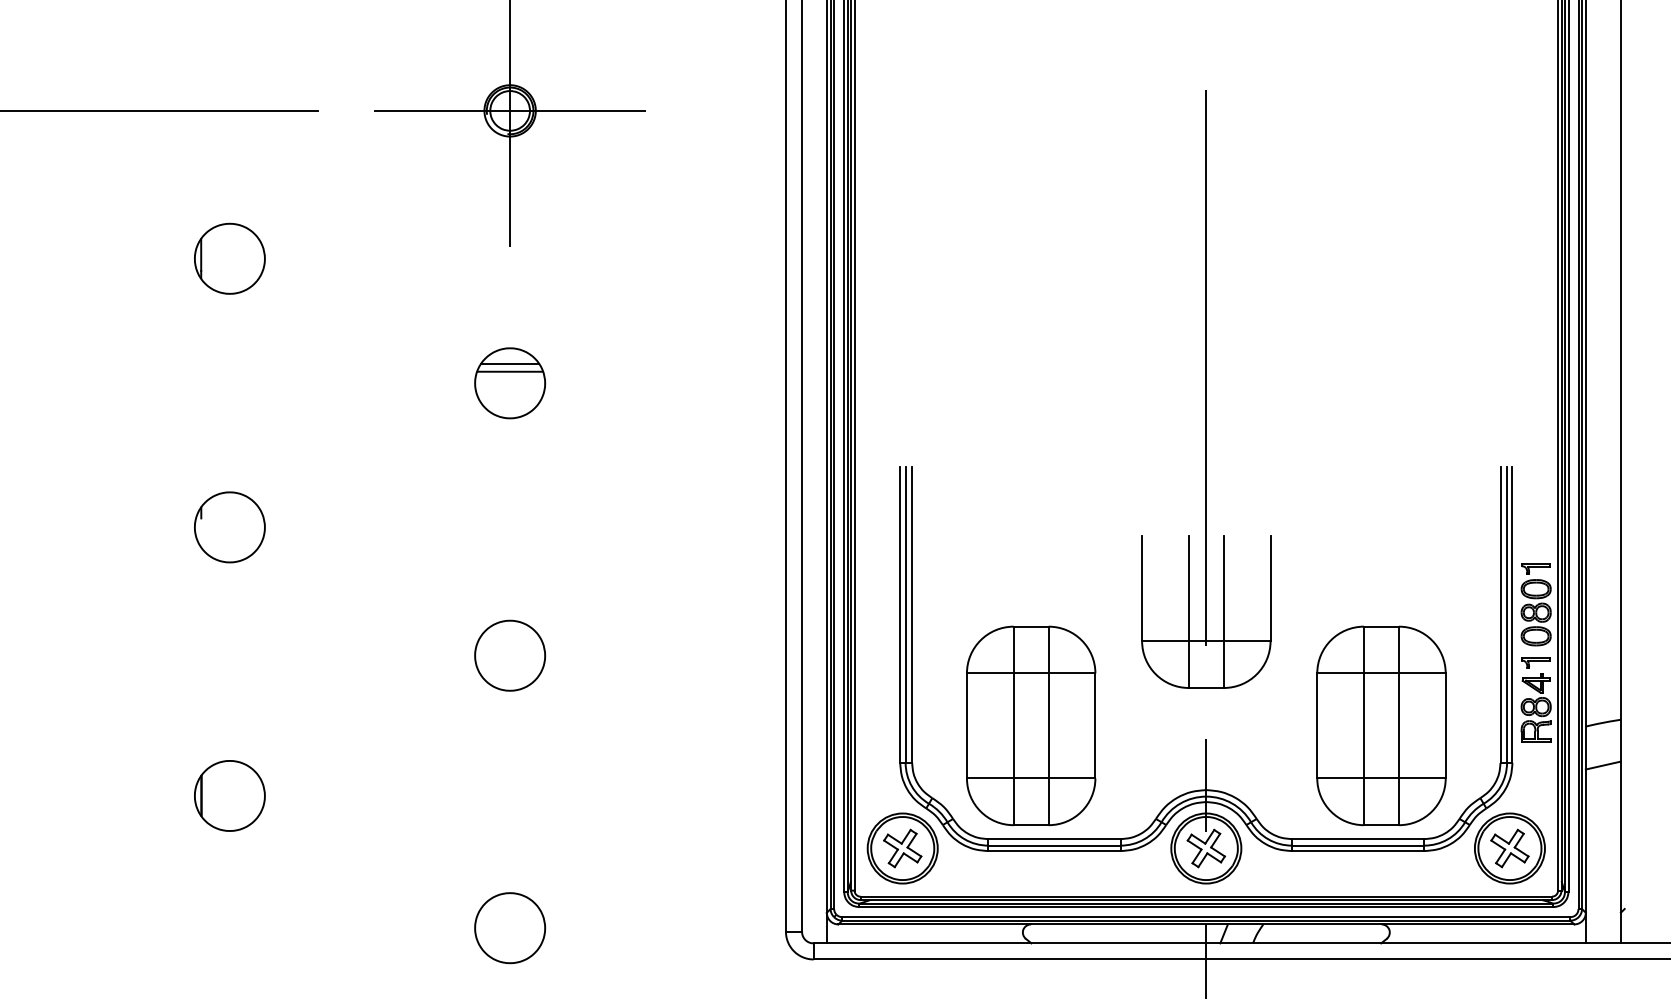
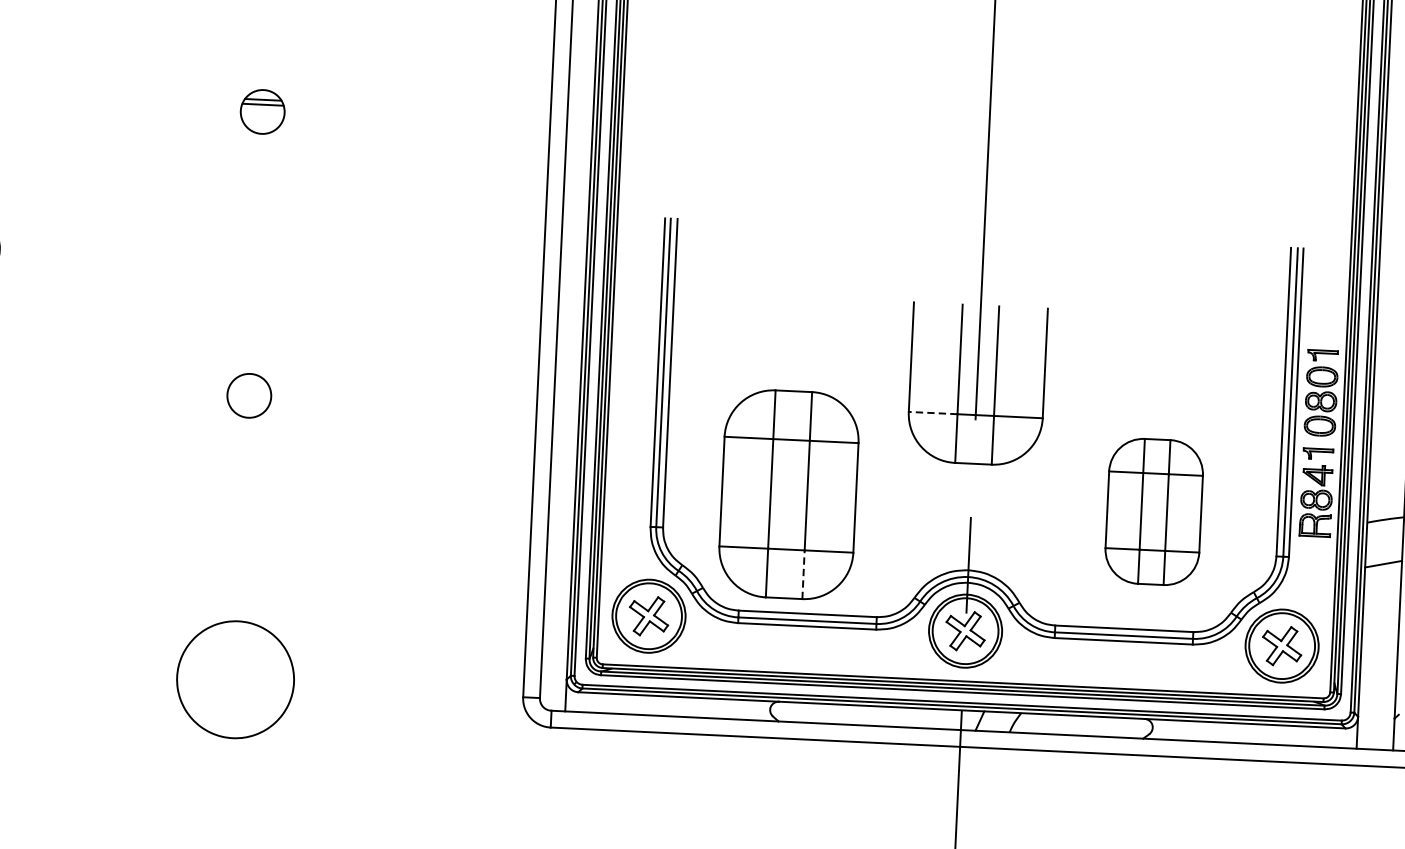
part: (510, 383) -> (262, 112), size x0.6
line: (1164, 641) -> (932, 413), solid -> dashed
part: (510, 655) -> (249, 395), size x0.6
part: (1381, 725) -> (1154, 511), size x0.7
line: (1048, 801) -> (803, 574), solid -> dashed
part: (510, 928) -> (236, 680), size x1.6

